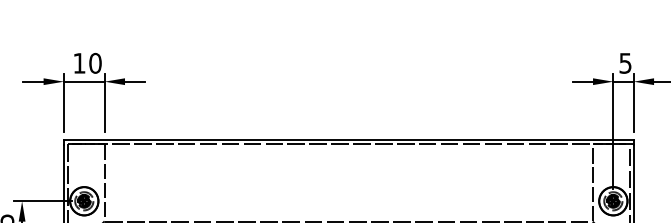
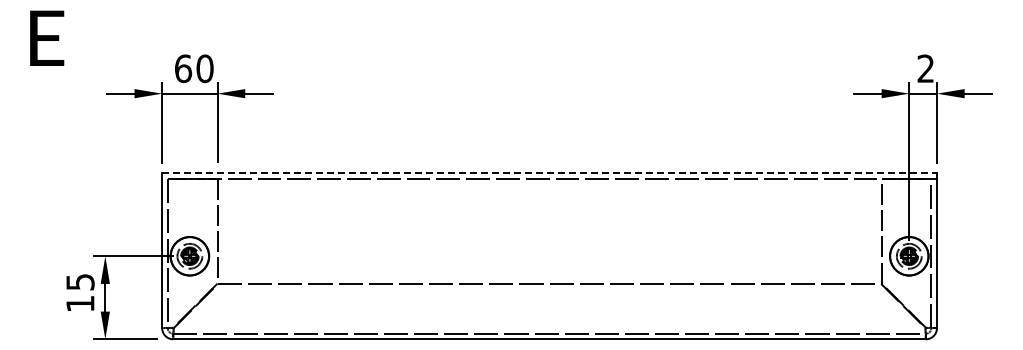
text: (79, 63) -> (183, 68), 10 -> 60
text: (625, 63) -> (925, 68), 5 -> 2
line: (349, 140) -> (550, 173), solid -> dashed

